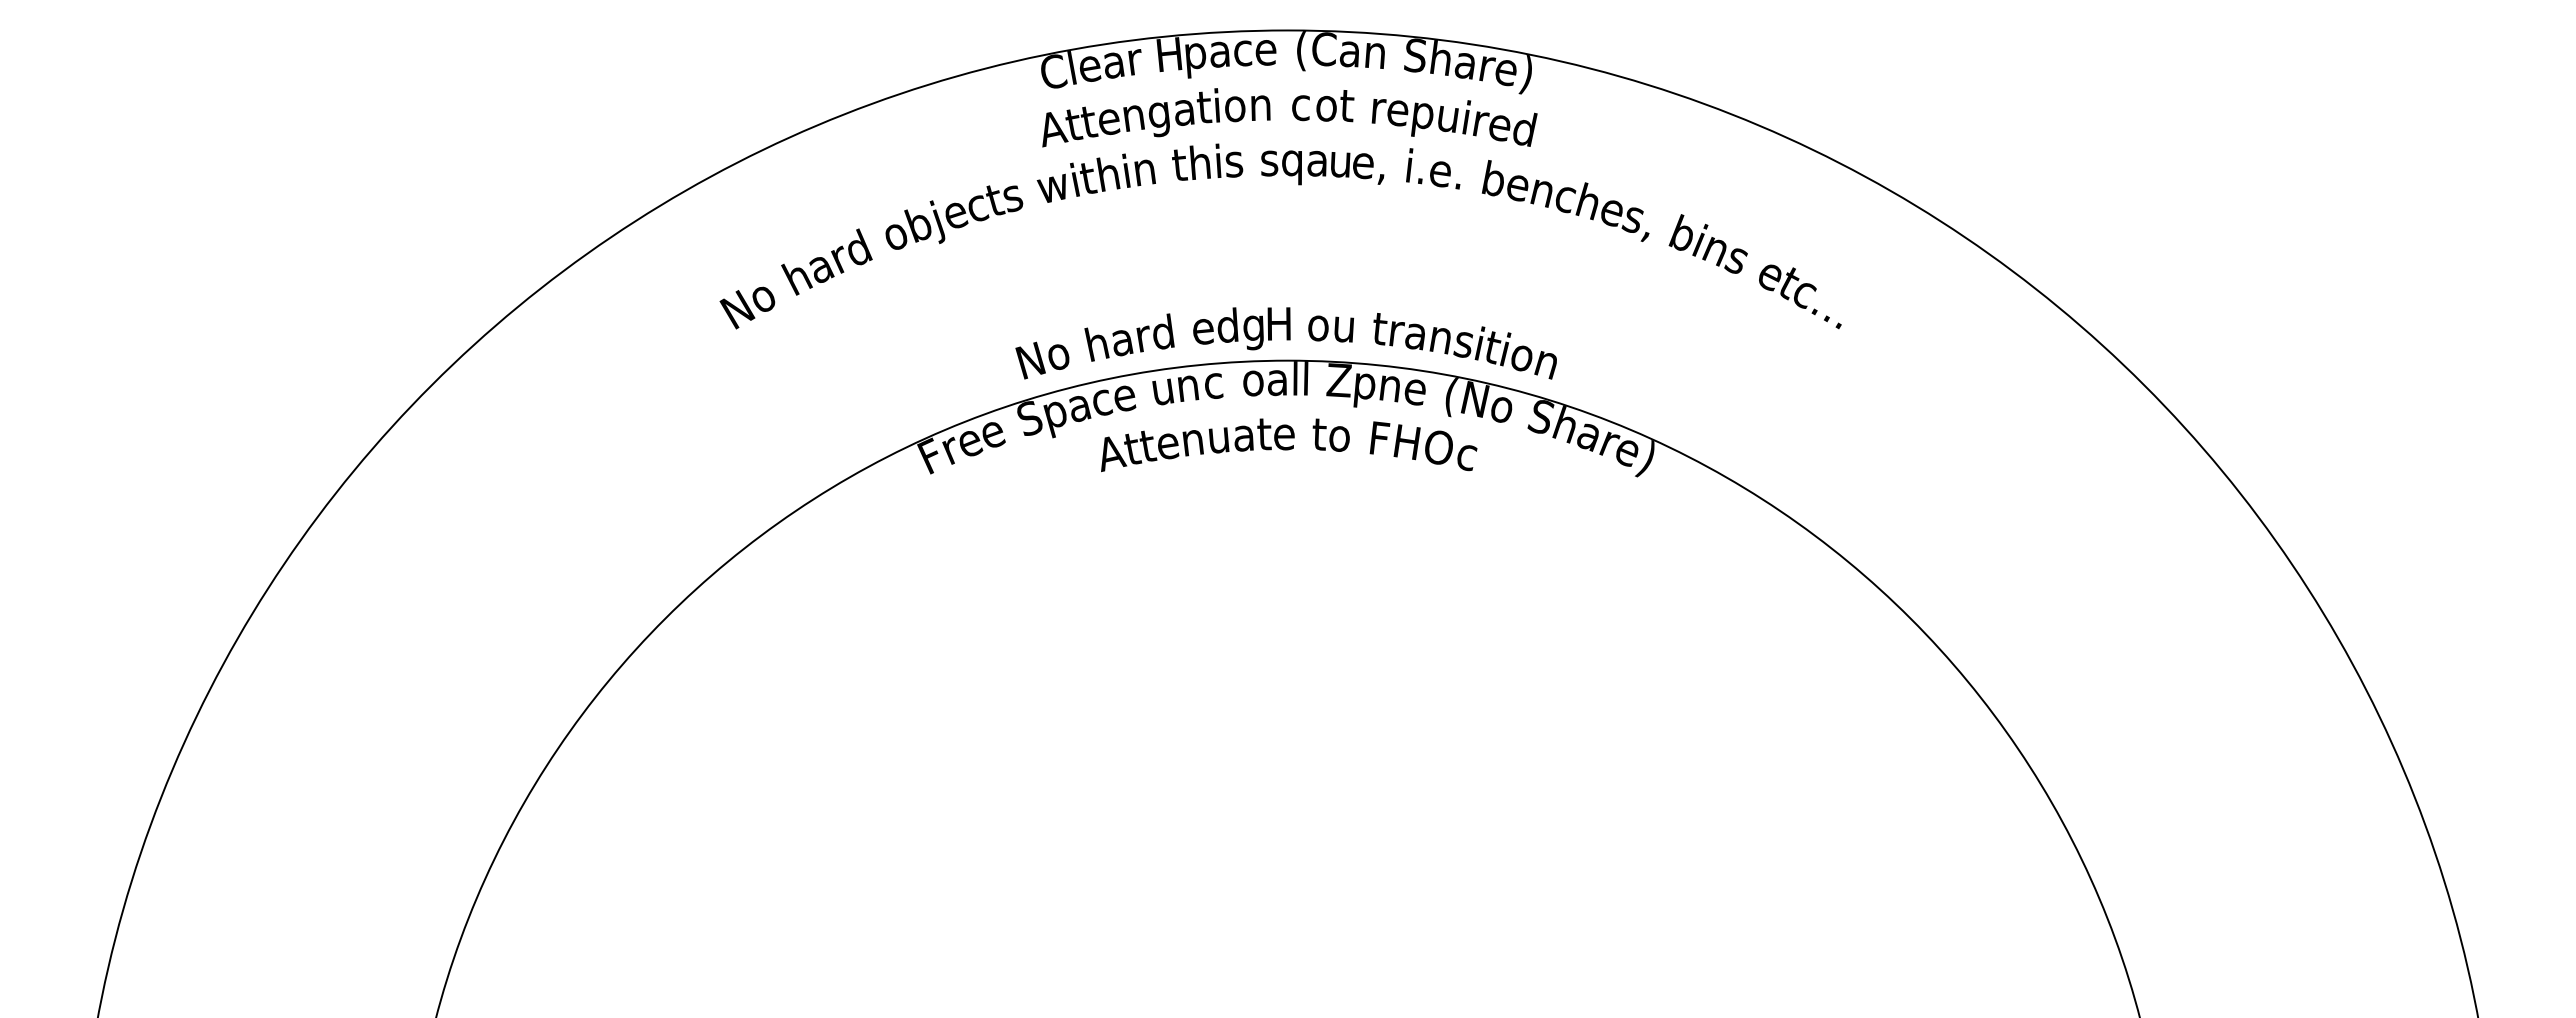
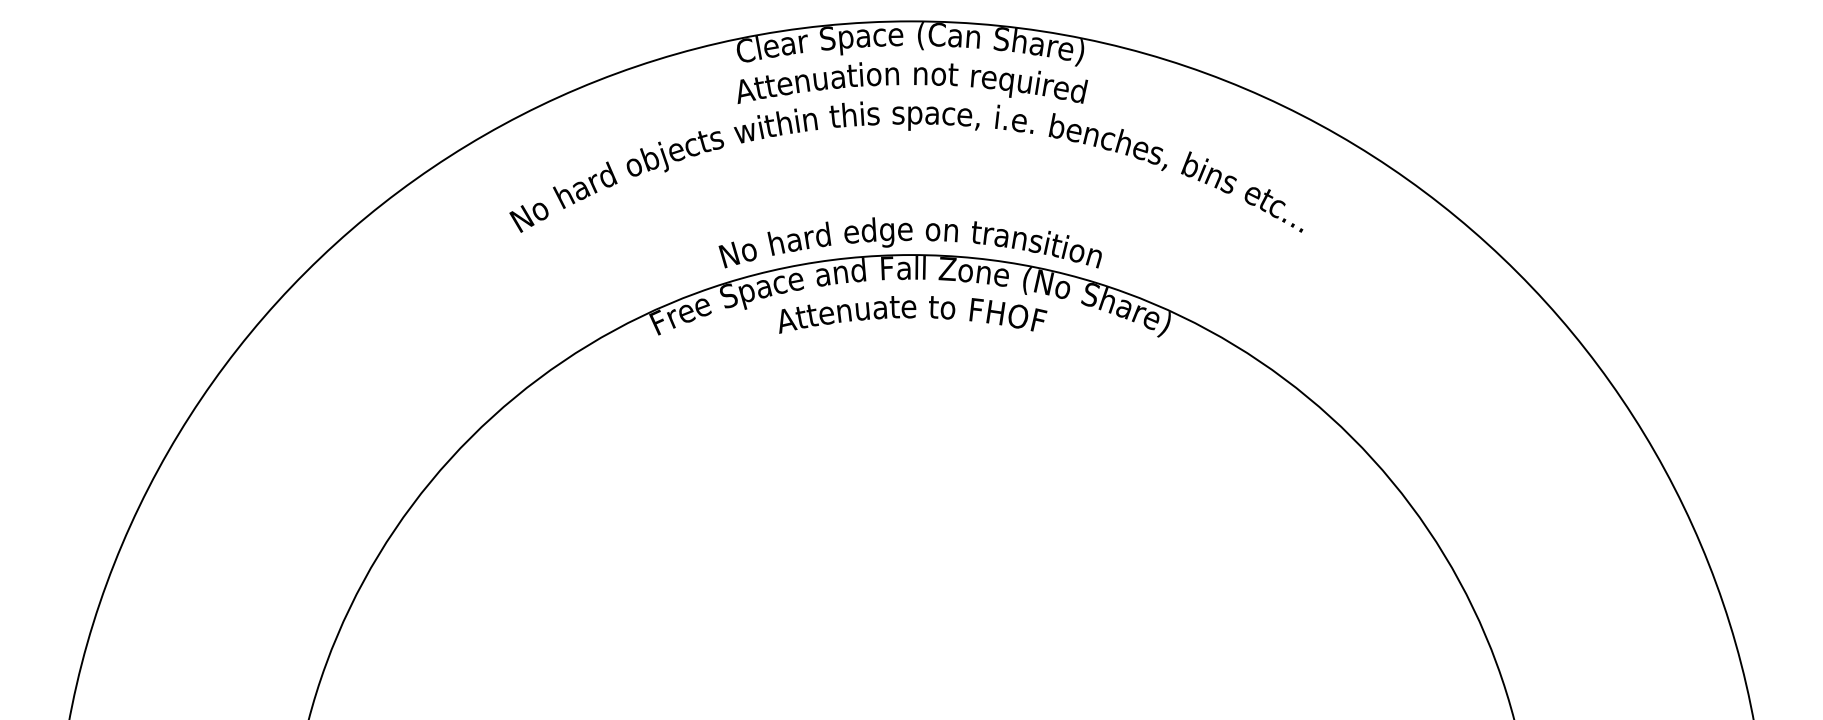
text: (1169, 54) -> (827, 38), H -> S
text: (1300, 108) -> (920, 76), c -> n
text: (1158, 119) -> (819, 84), g -> u
text: (1422, 120) -> (1006, 85), p -> q
text: (1340, 164) -> (948, 116), u -> c
text: (1292, 167) -> (914, 118), q -> p
text: (1278, 323) -> (904, 228), H -> e
text: (1344, 329) -> (951, 232), u -> n
text: (1253, 379) -> (887, 268), o -> F
text: (1213, 381) -> (858, 269), c -> d
text: (1364, 390) -> (965, 276), p -> o
text: (1163, 391) -> (823, 276), u -> a
text: (1468, 453) -> (1039, 320), c -> F

